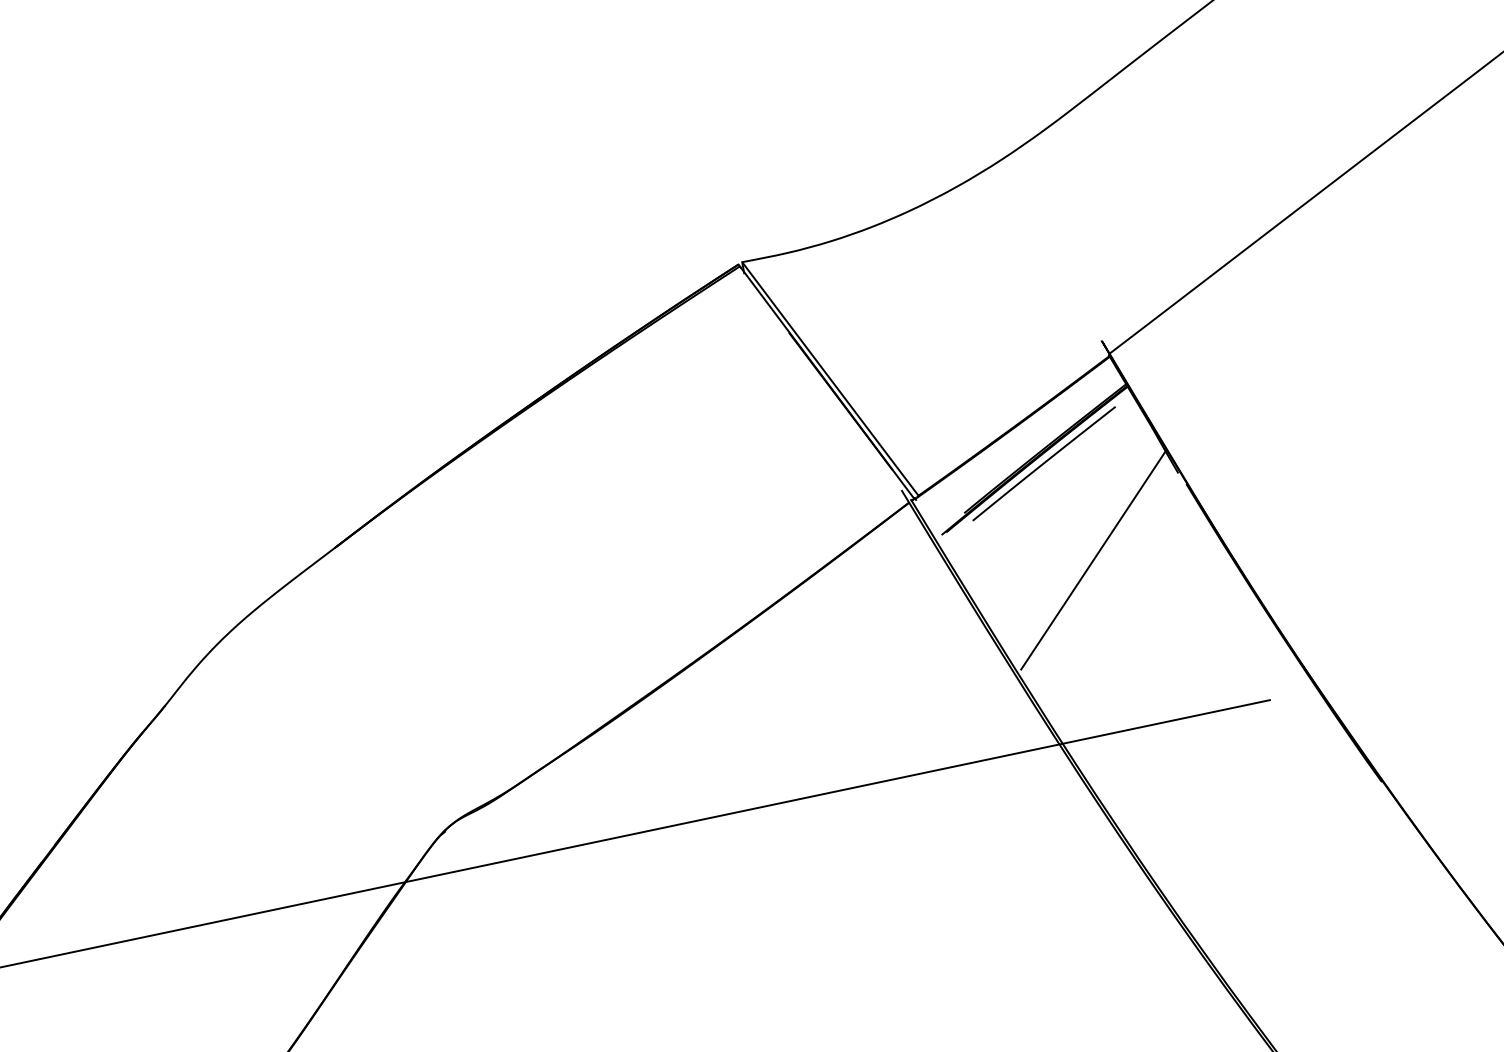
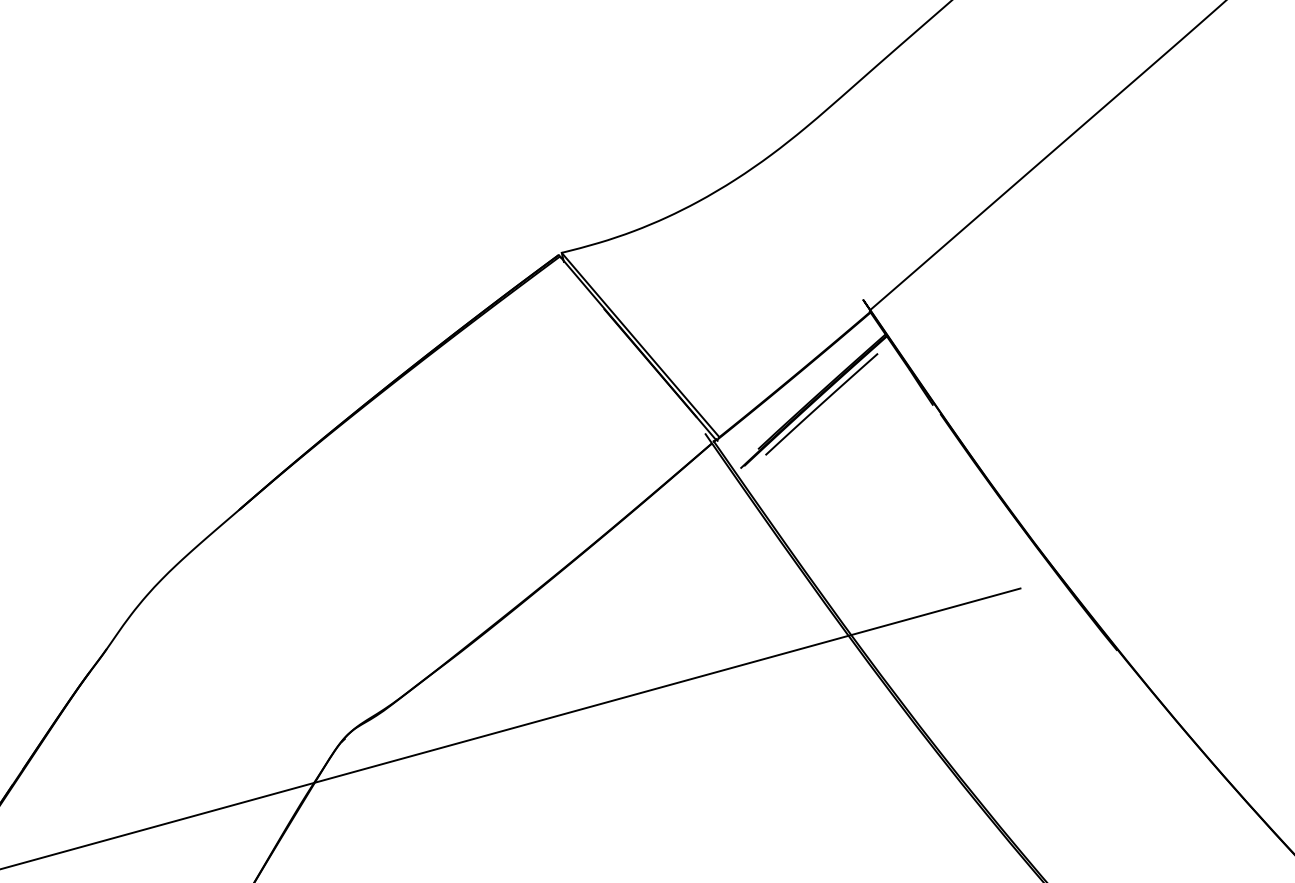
line: (1093, 560) -> (867, 481), removed

